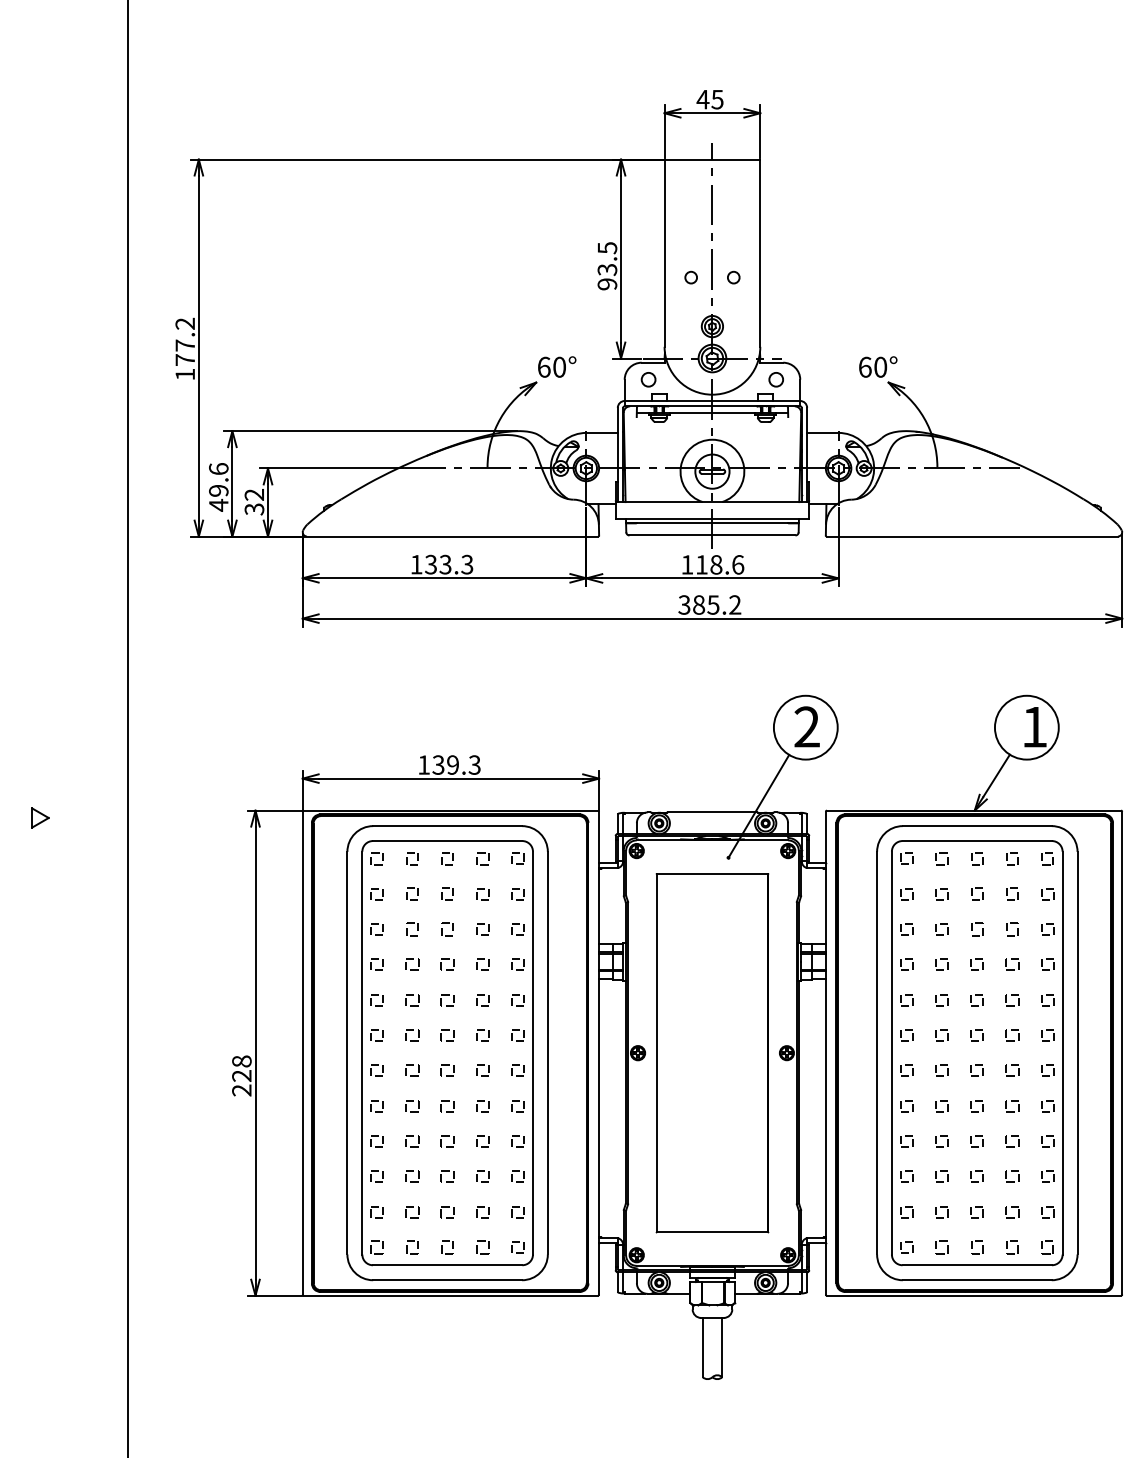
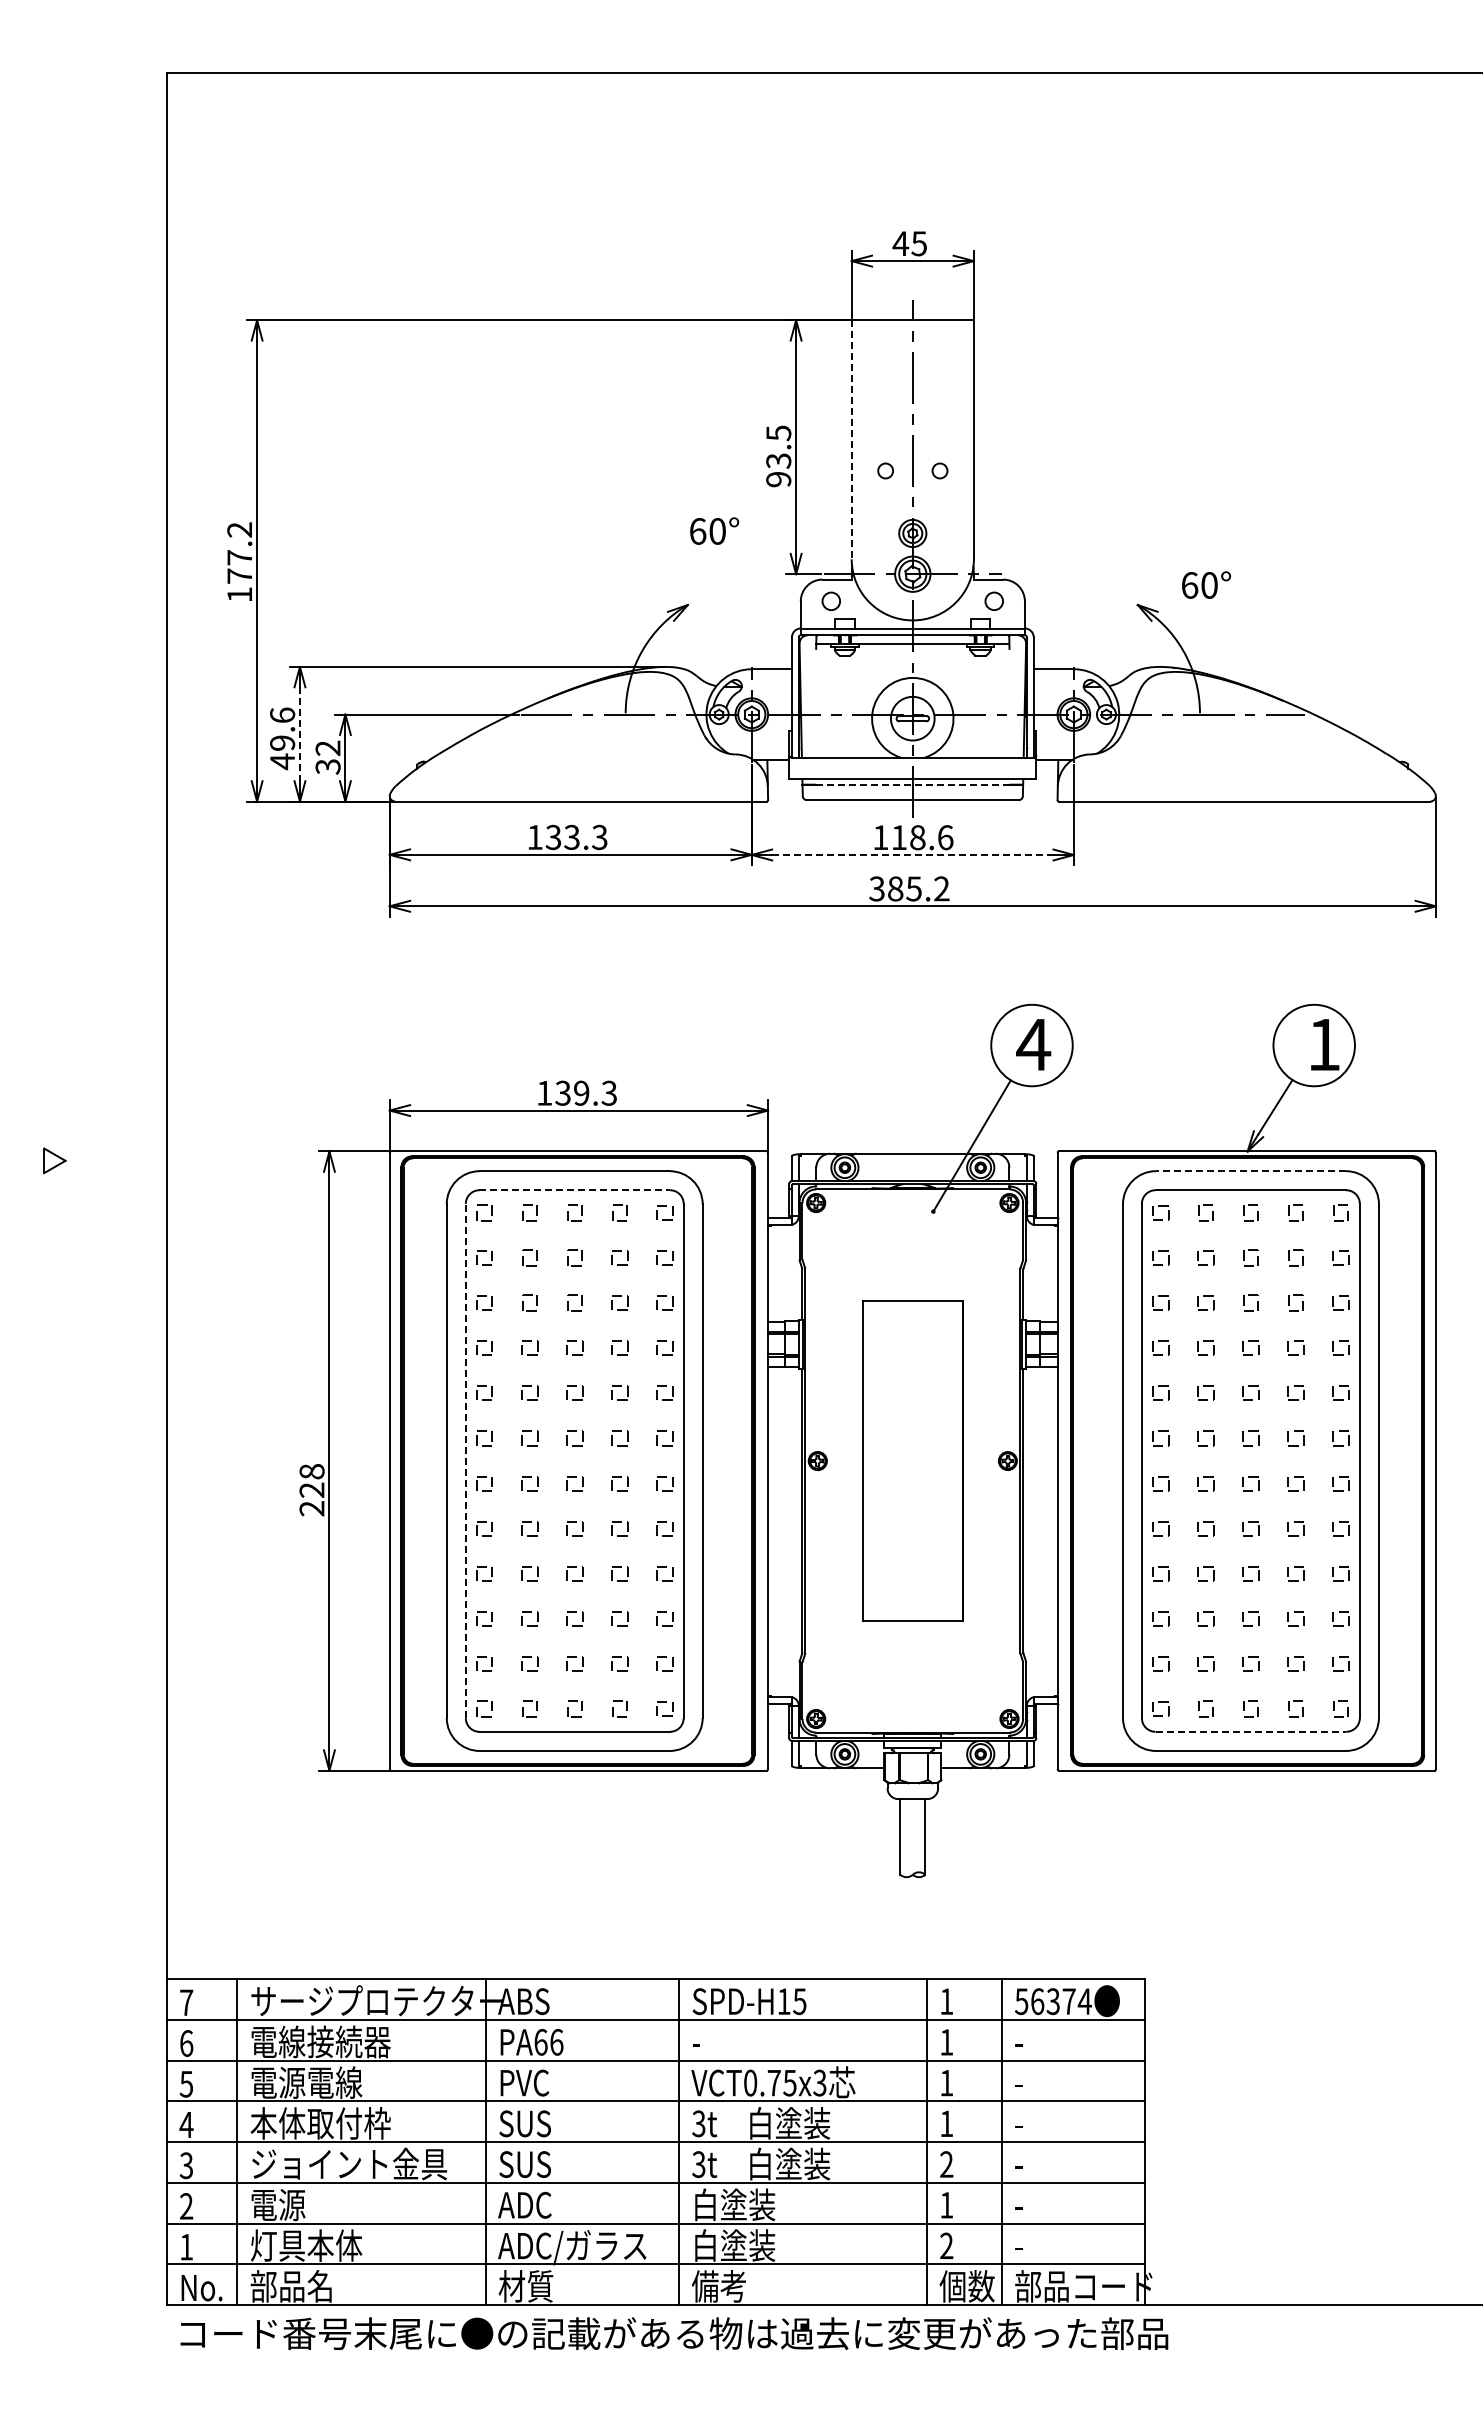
line: (664, 252) -> (851, 439), solid -> dashed
text: (557, 366) -> (714, 530), moved
text: (878, 366) -> (1206, 584), moved
line: (232, 484) -> (299, 734), solid -> dashed
line: (712, 523) -> (912, 784), solid -> dashed
line: (712, 578) -> (912, 854), solid -> dashed
text: (806, 726) -> (1033, 1044), 2 -> 4
line: (976, 826) -> (1250, 1171), solid -> dashed
line: (448, 841) -> (575, 1190), solid -> dashed
line: (362, 1052) -> (465, 1460), solid -> dashed
part: (712, 1052) -> (912, 1460), size x0.7
line: (977, 1265) -> (1251, 1731), solid -> dashed

